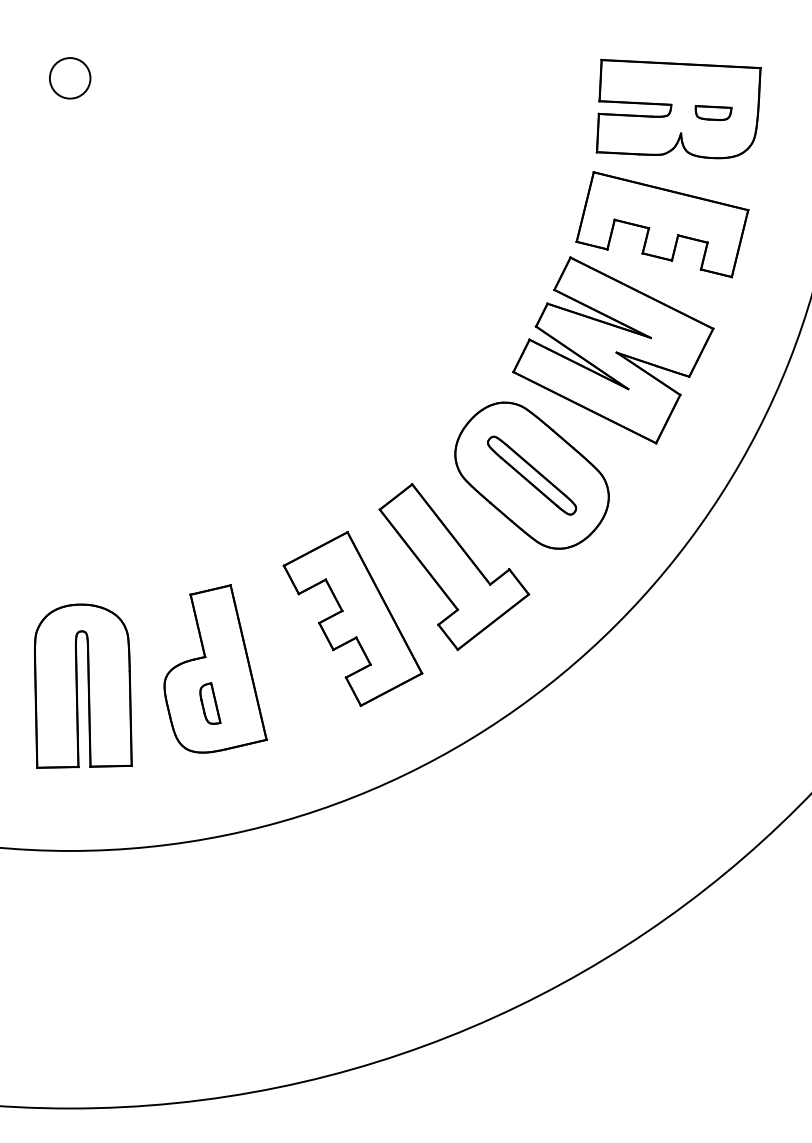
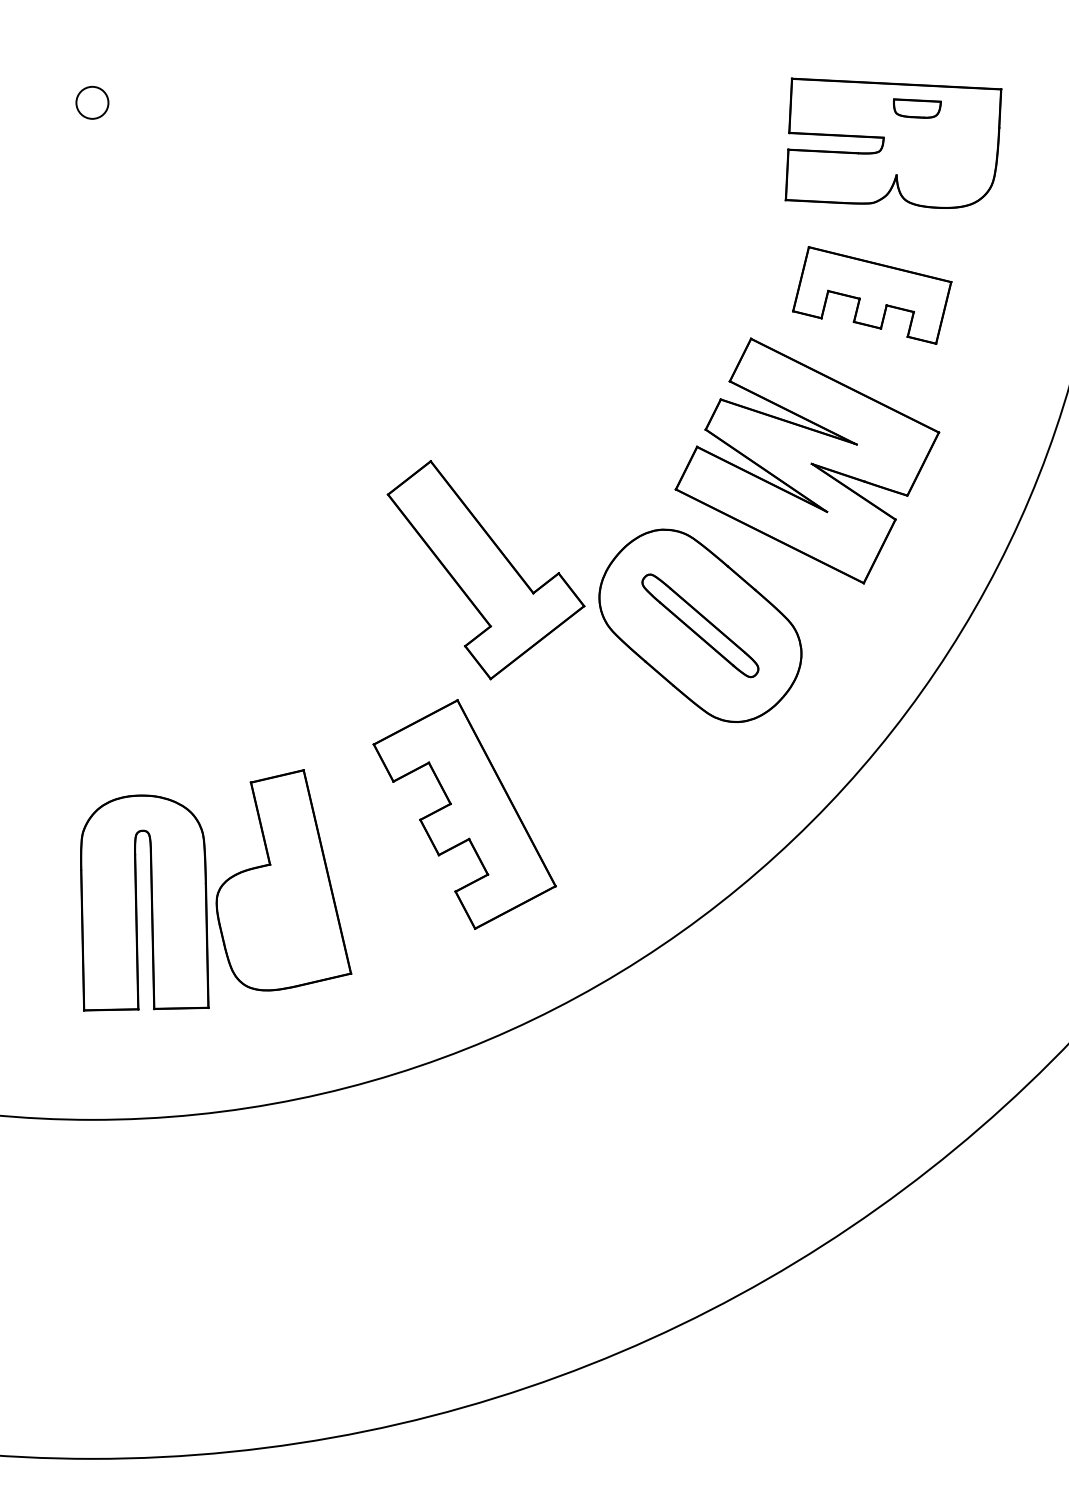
circle: (70, 78) -> (92, 102), size x0.6
part: (713, 113) -> (917, 108), moved
part: (662, 224) -> (872, 295), size x0.7
part: (453, 567) -> (485, 570), moved
part: (77, 685) -> (137, 902), moved
part: (209, 703) -> (276, 925), removed

